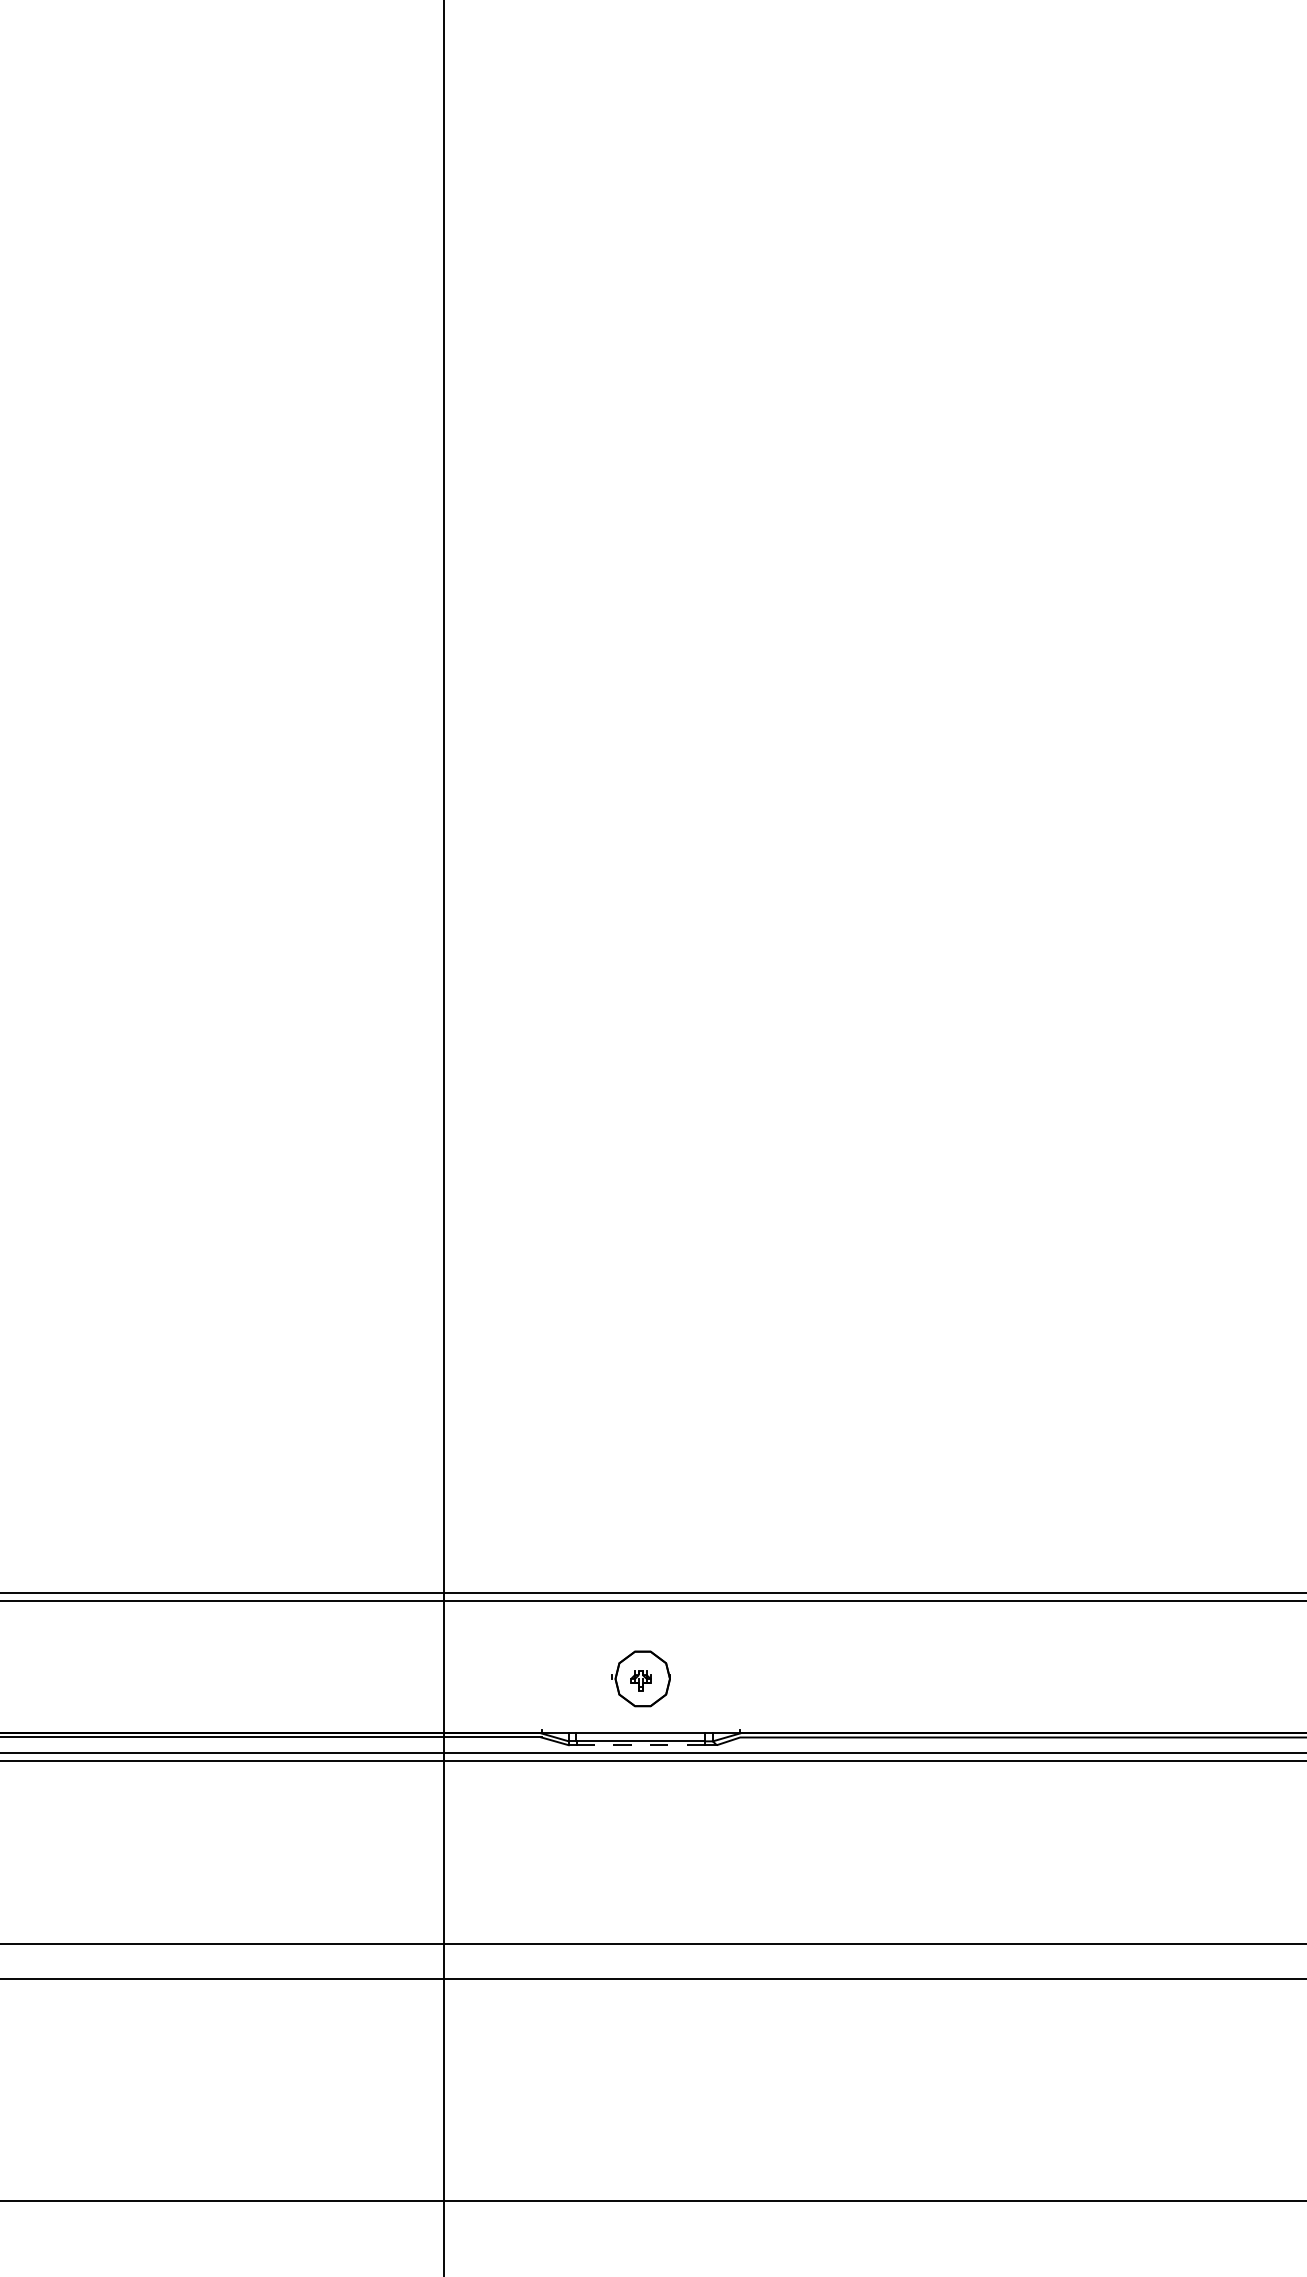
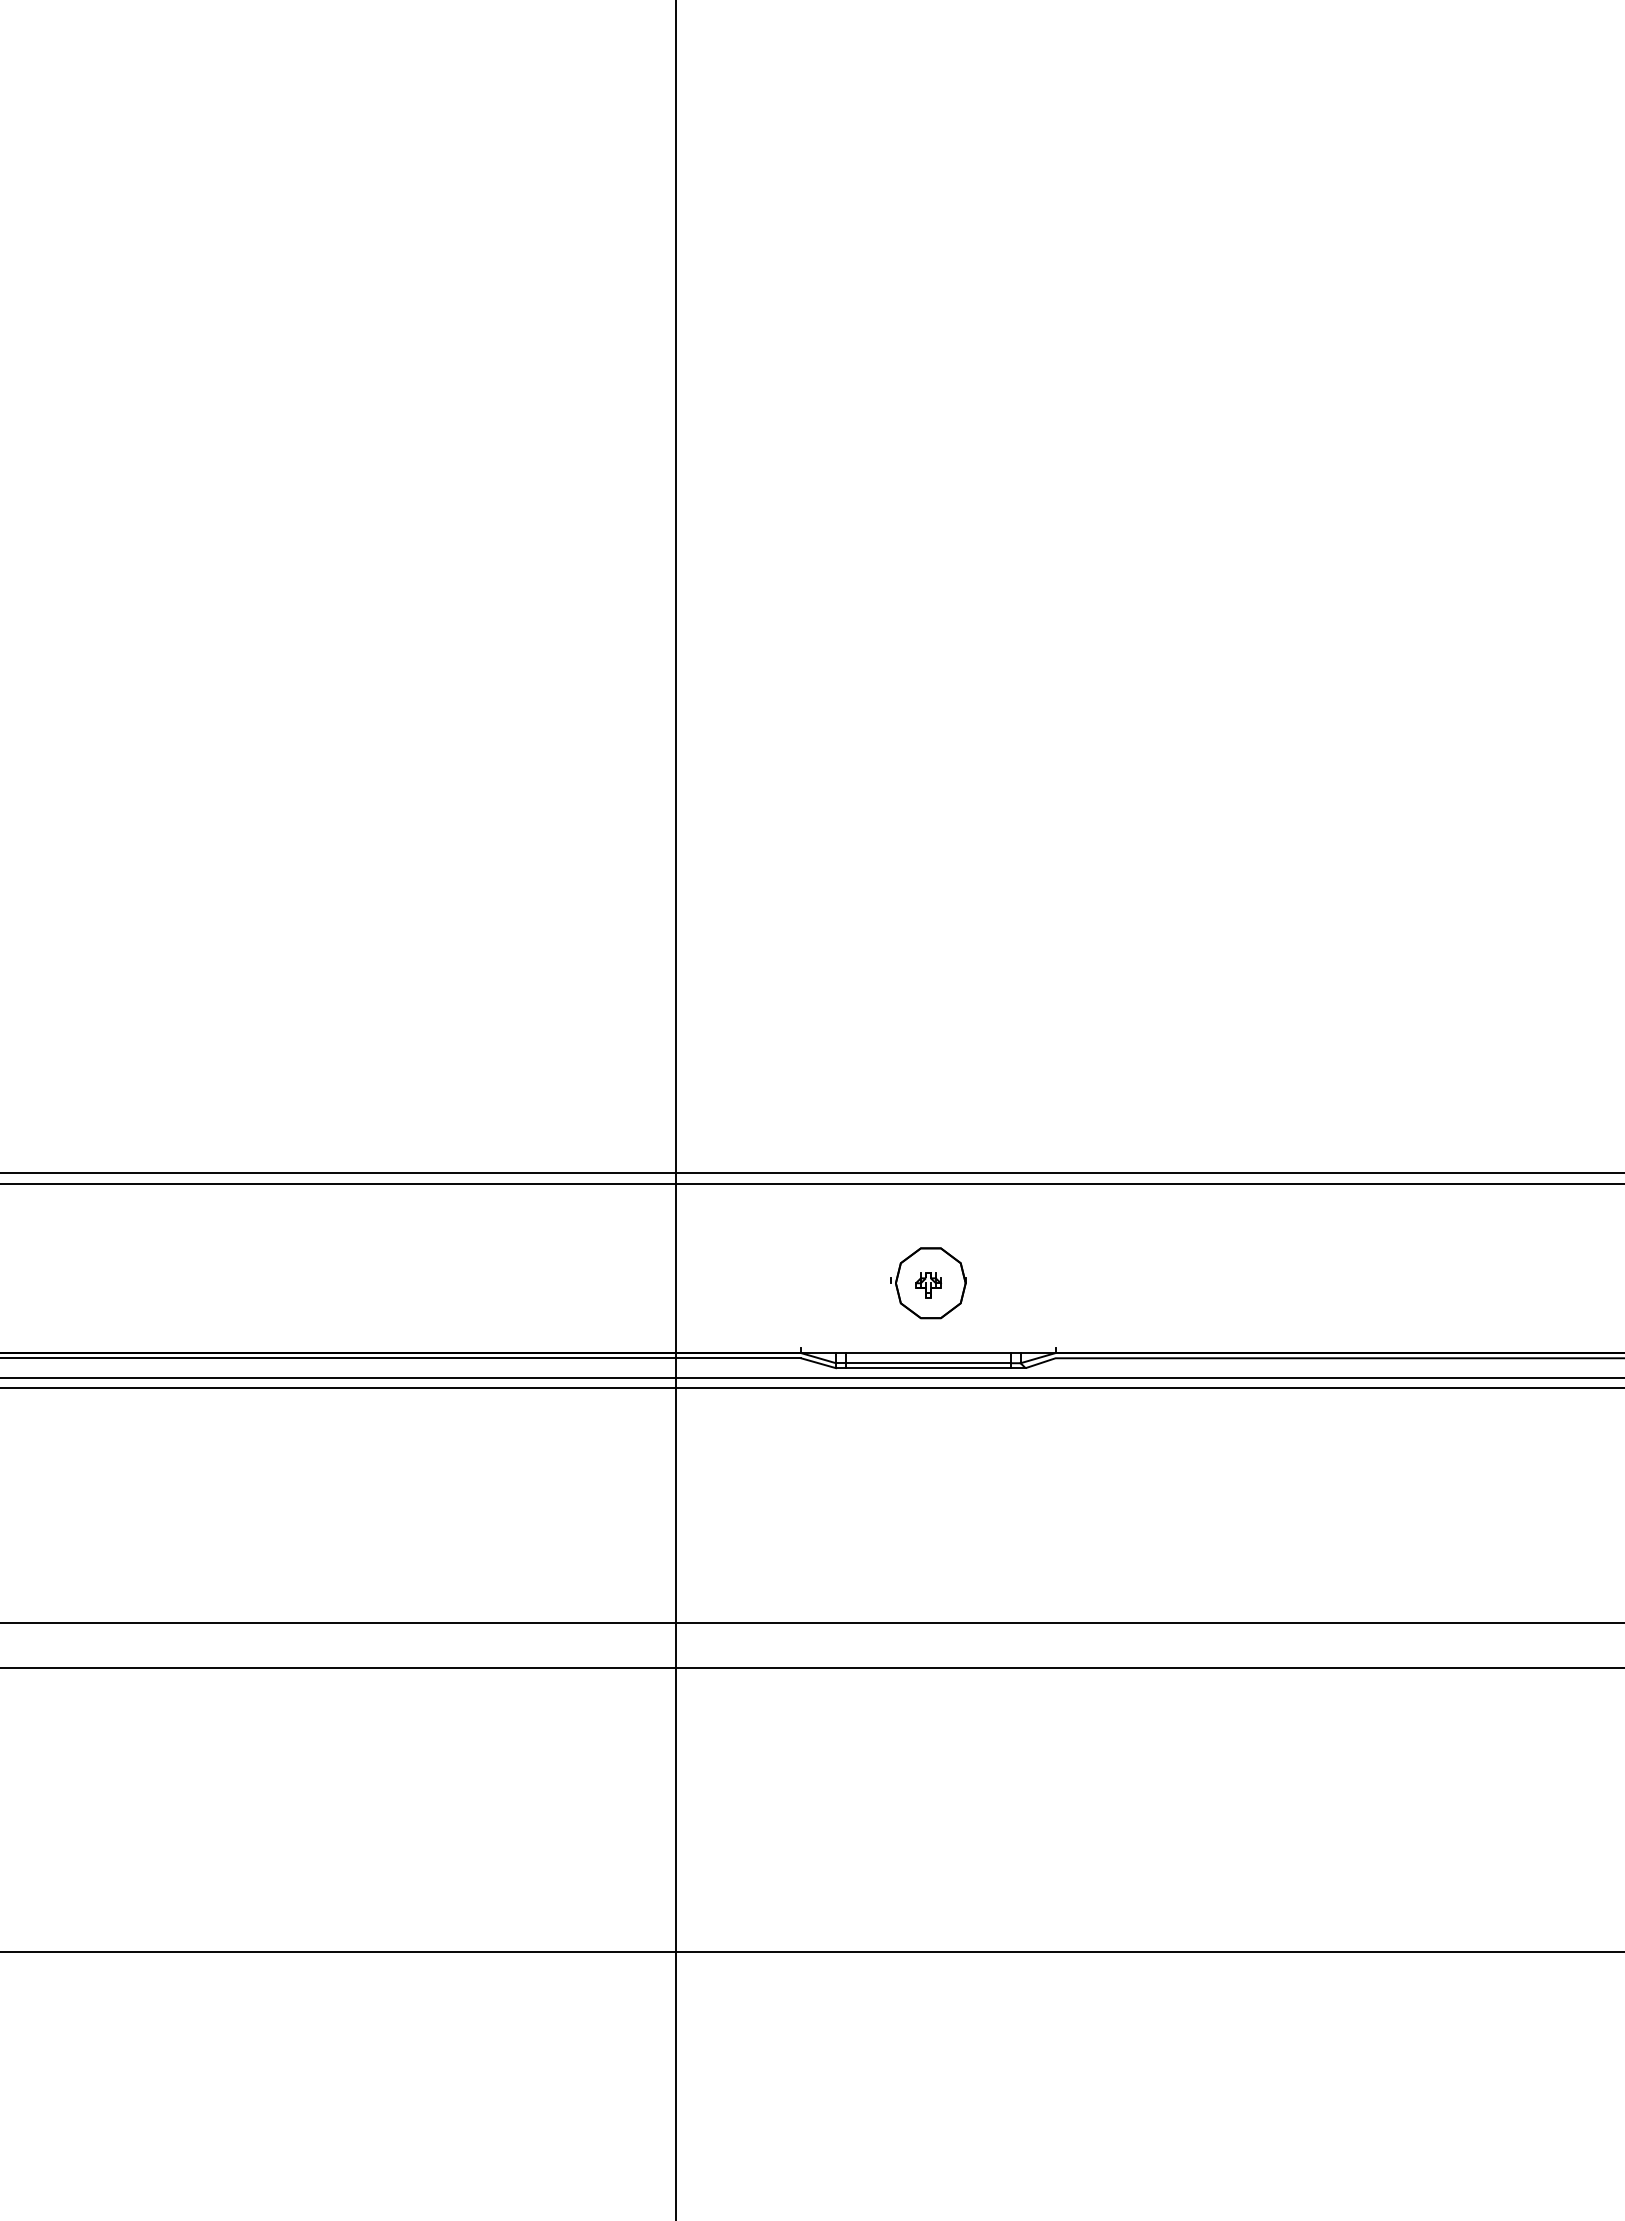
line: (640, 1745) -> (927, 1368), dashed -> solid

